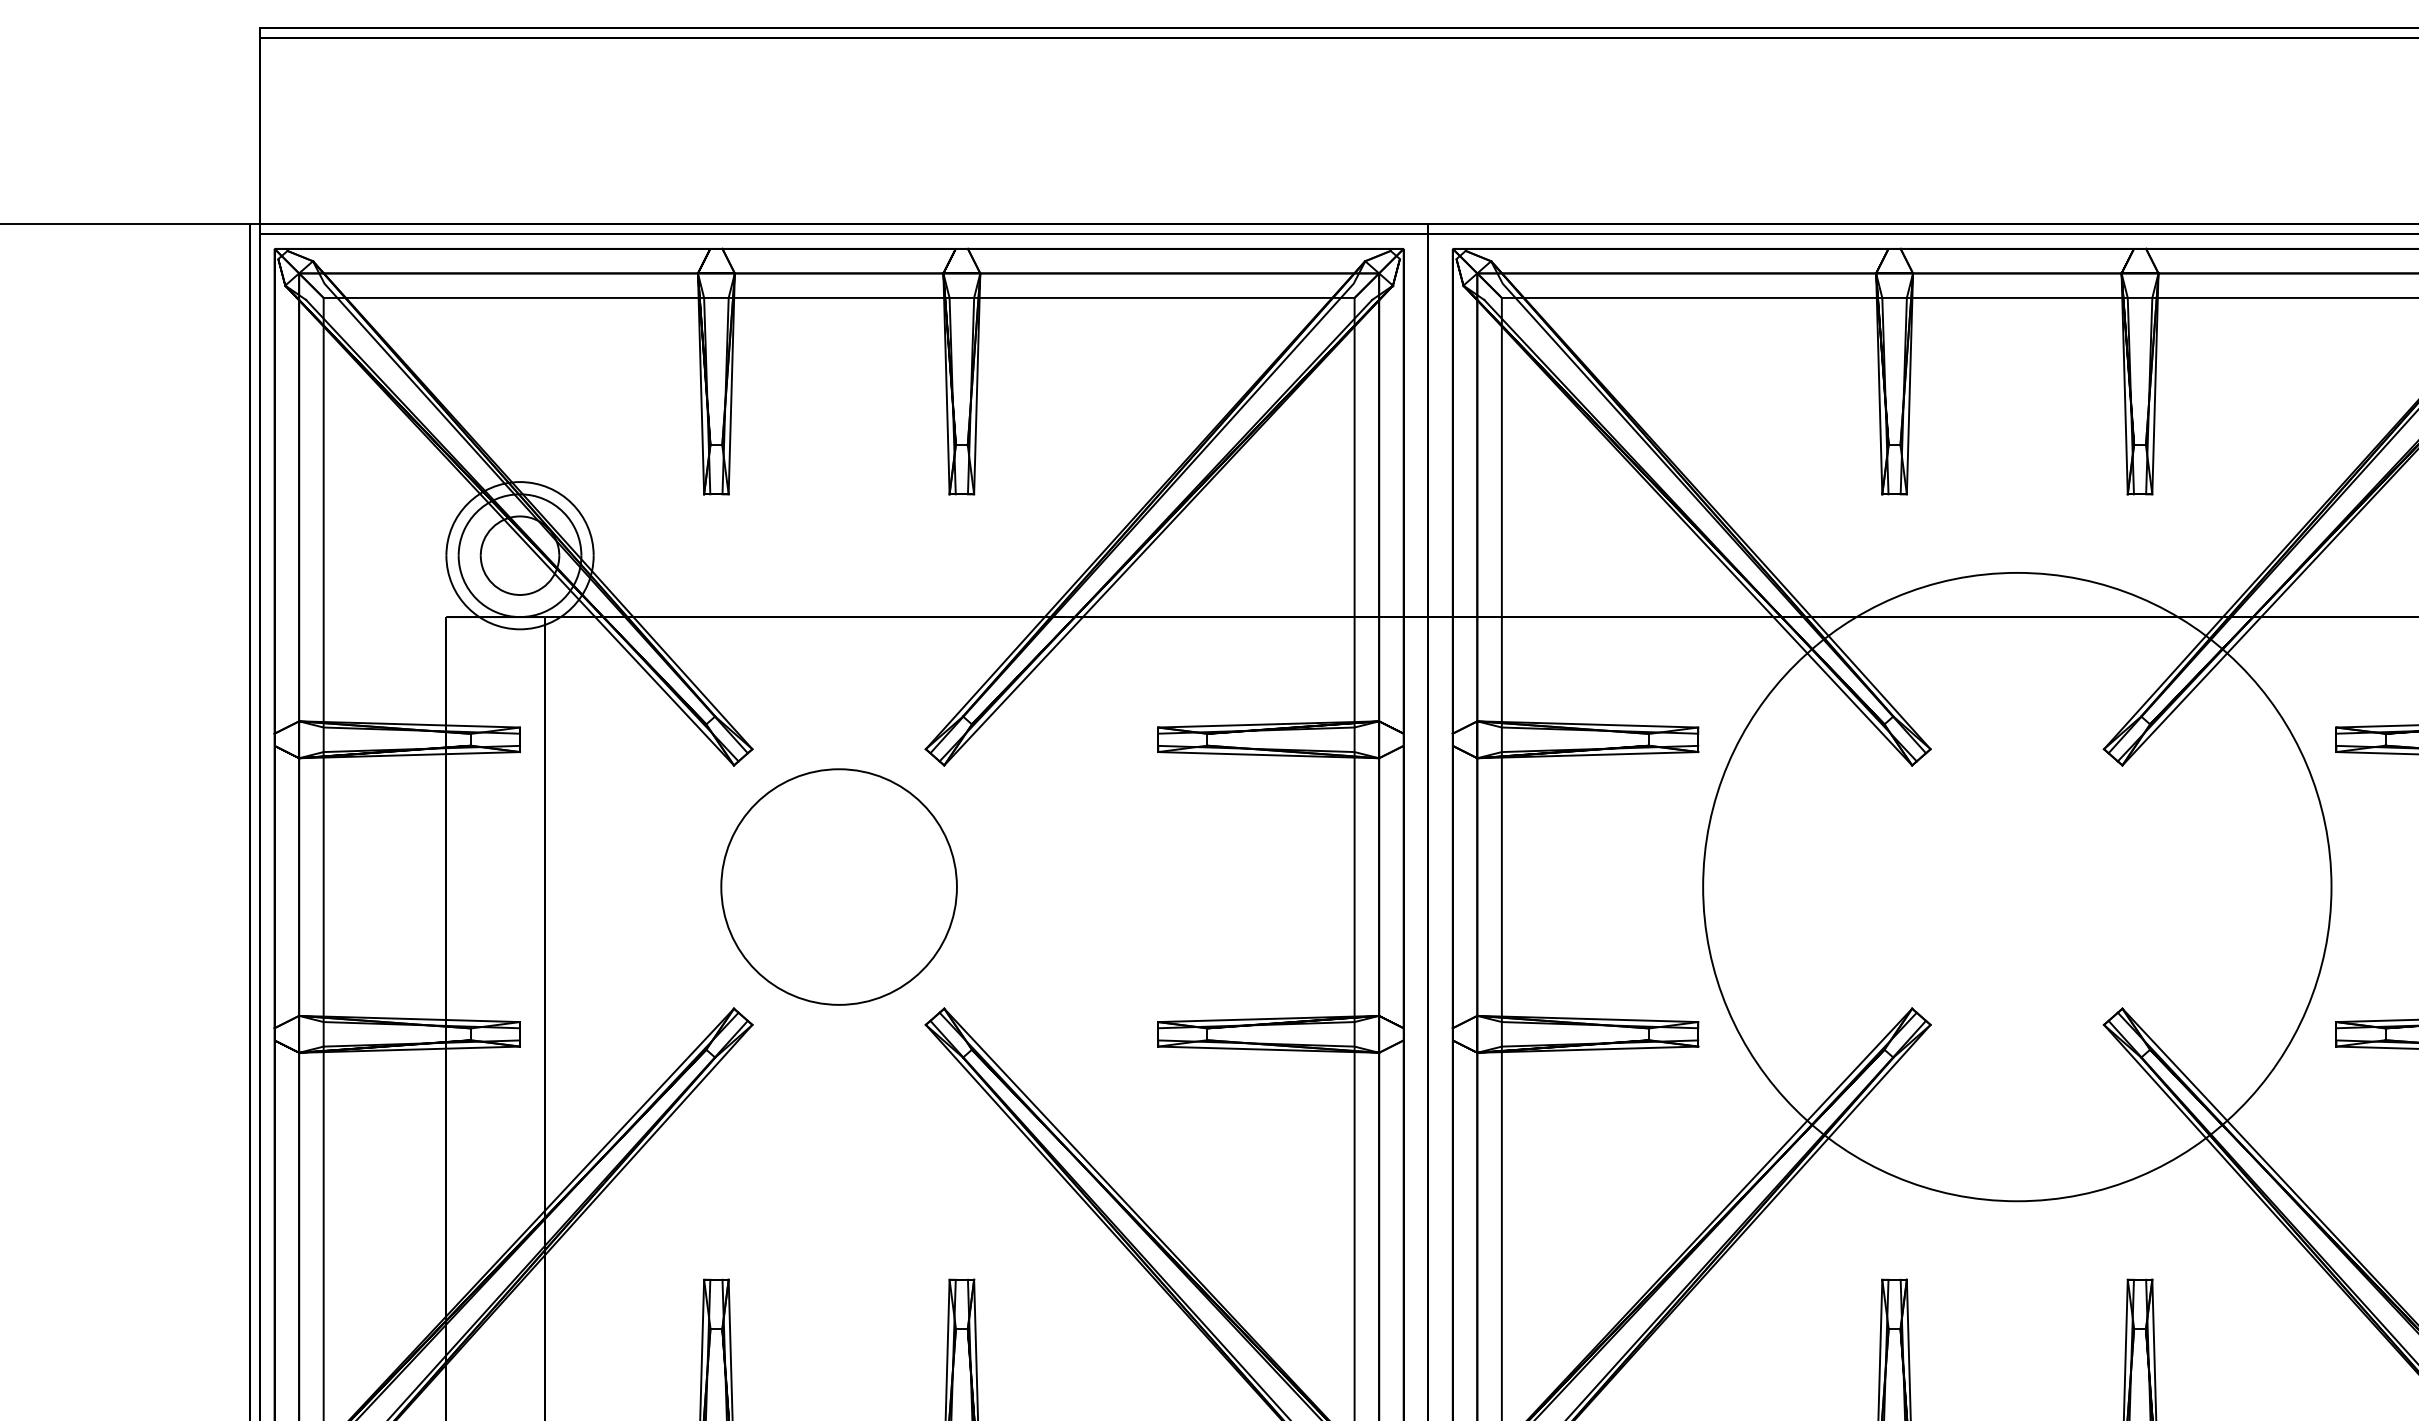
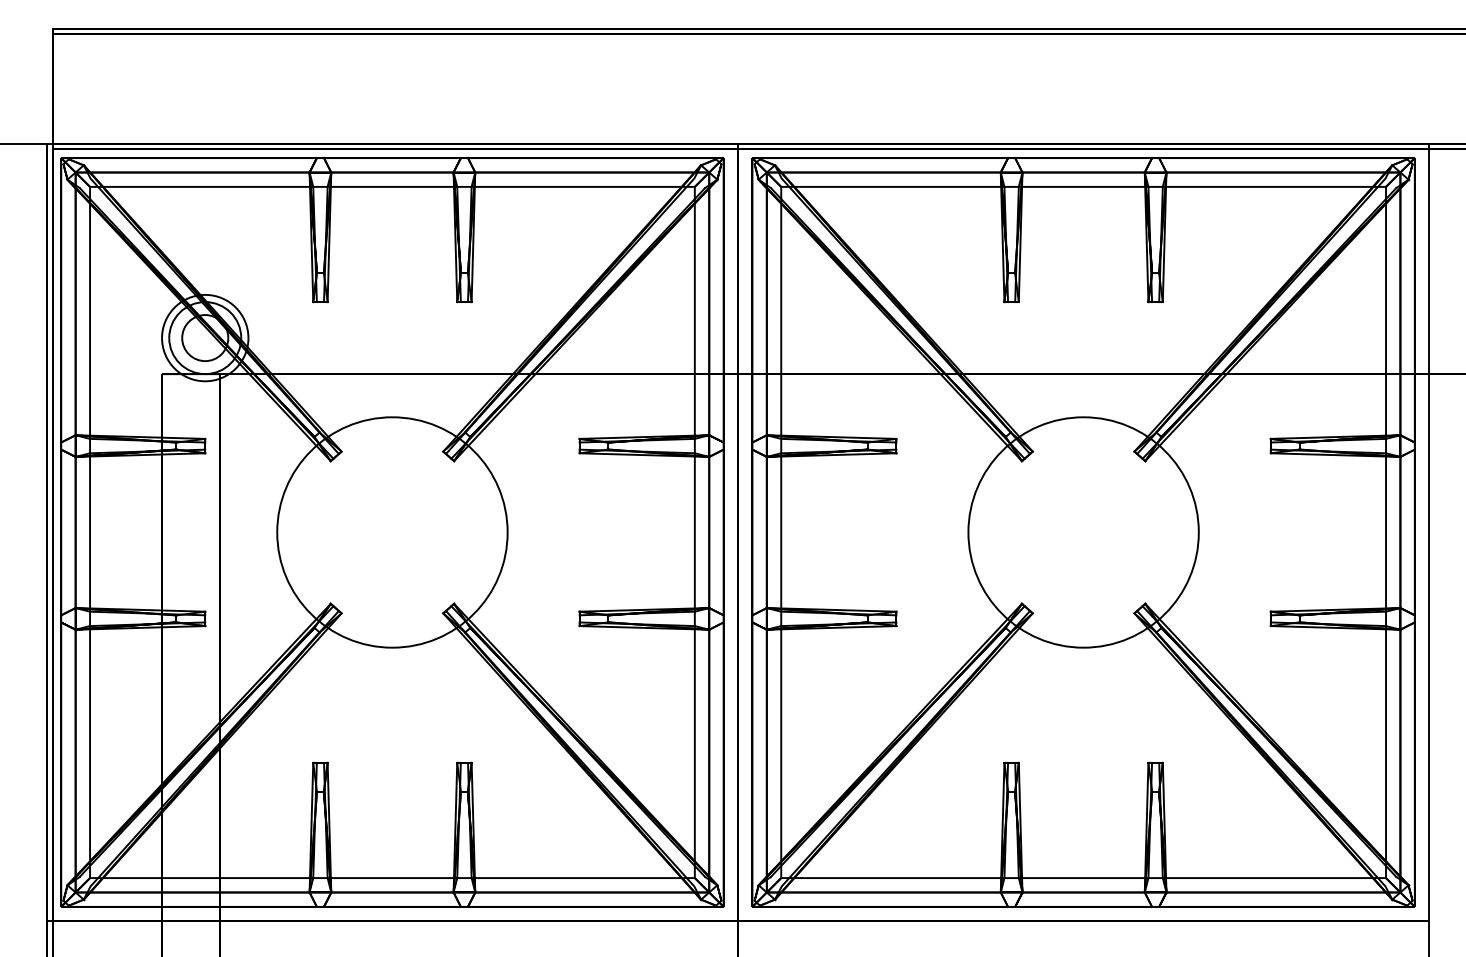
circle: (839, 887) -> (392, 532), size x1.67
circle: (2017, 887) -> (1083, 532), size x0.62

